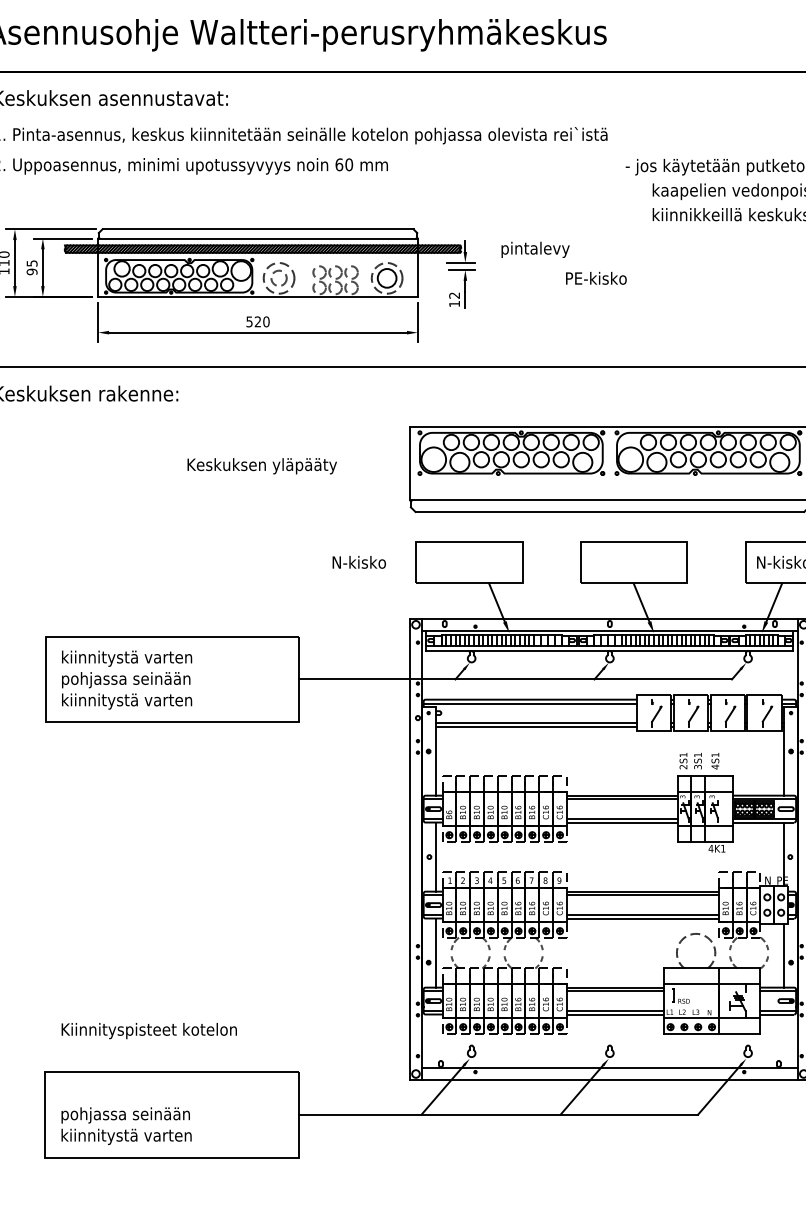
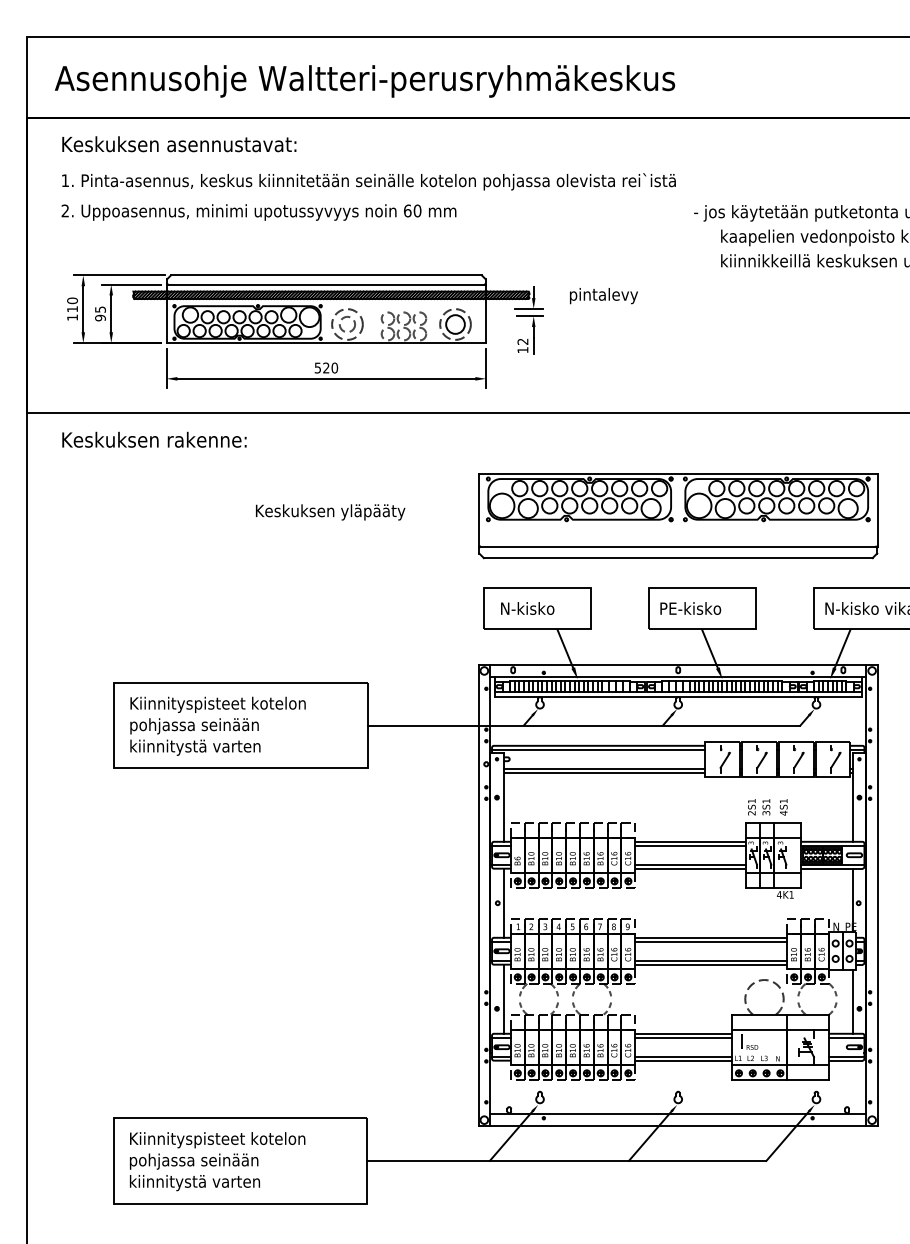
text: (596, 278) -> (690, 608), moved
text: (359, 562) -> (527, 608), moved
text: (149, 658) -> (217, 704), kiinnitystä varten -> Kiinnityspisteet kotelon
text: (149, 1031) -> (217, 1140), moved

